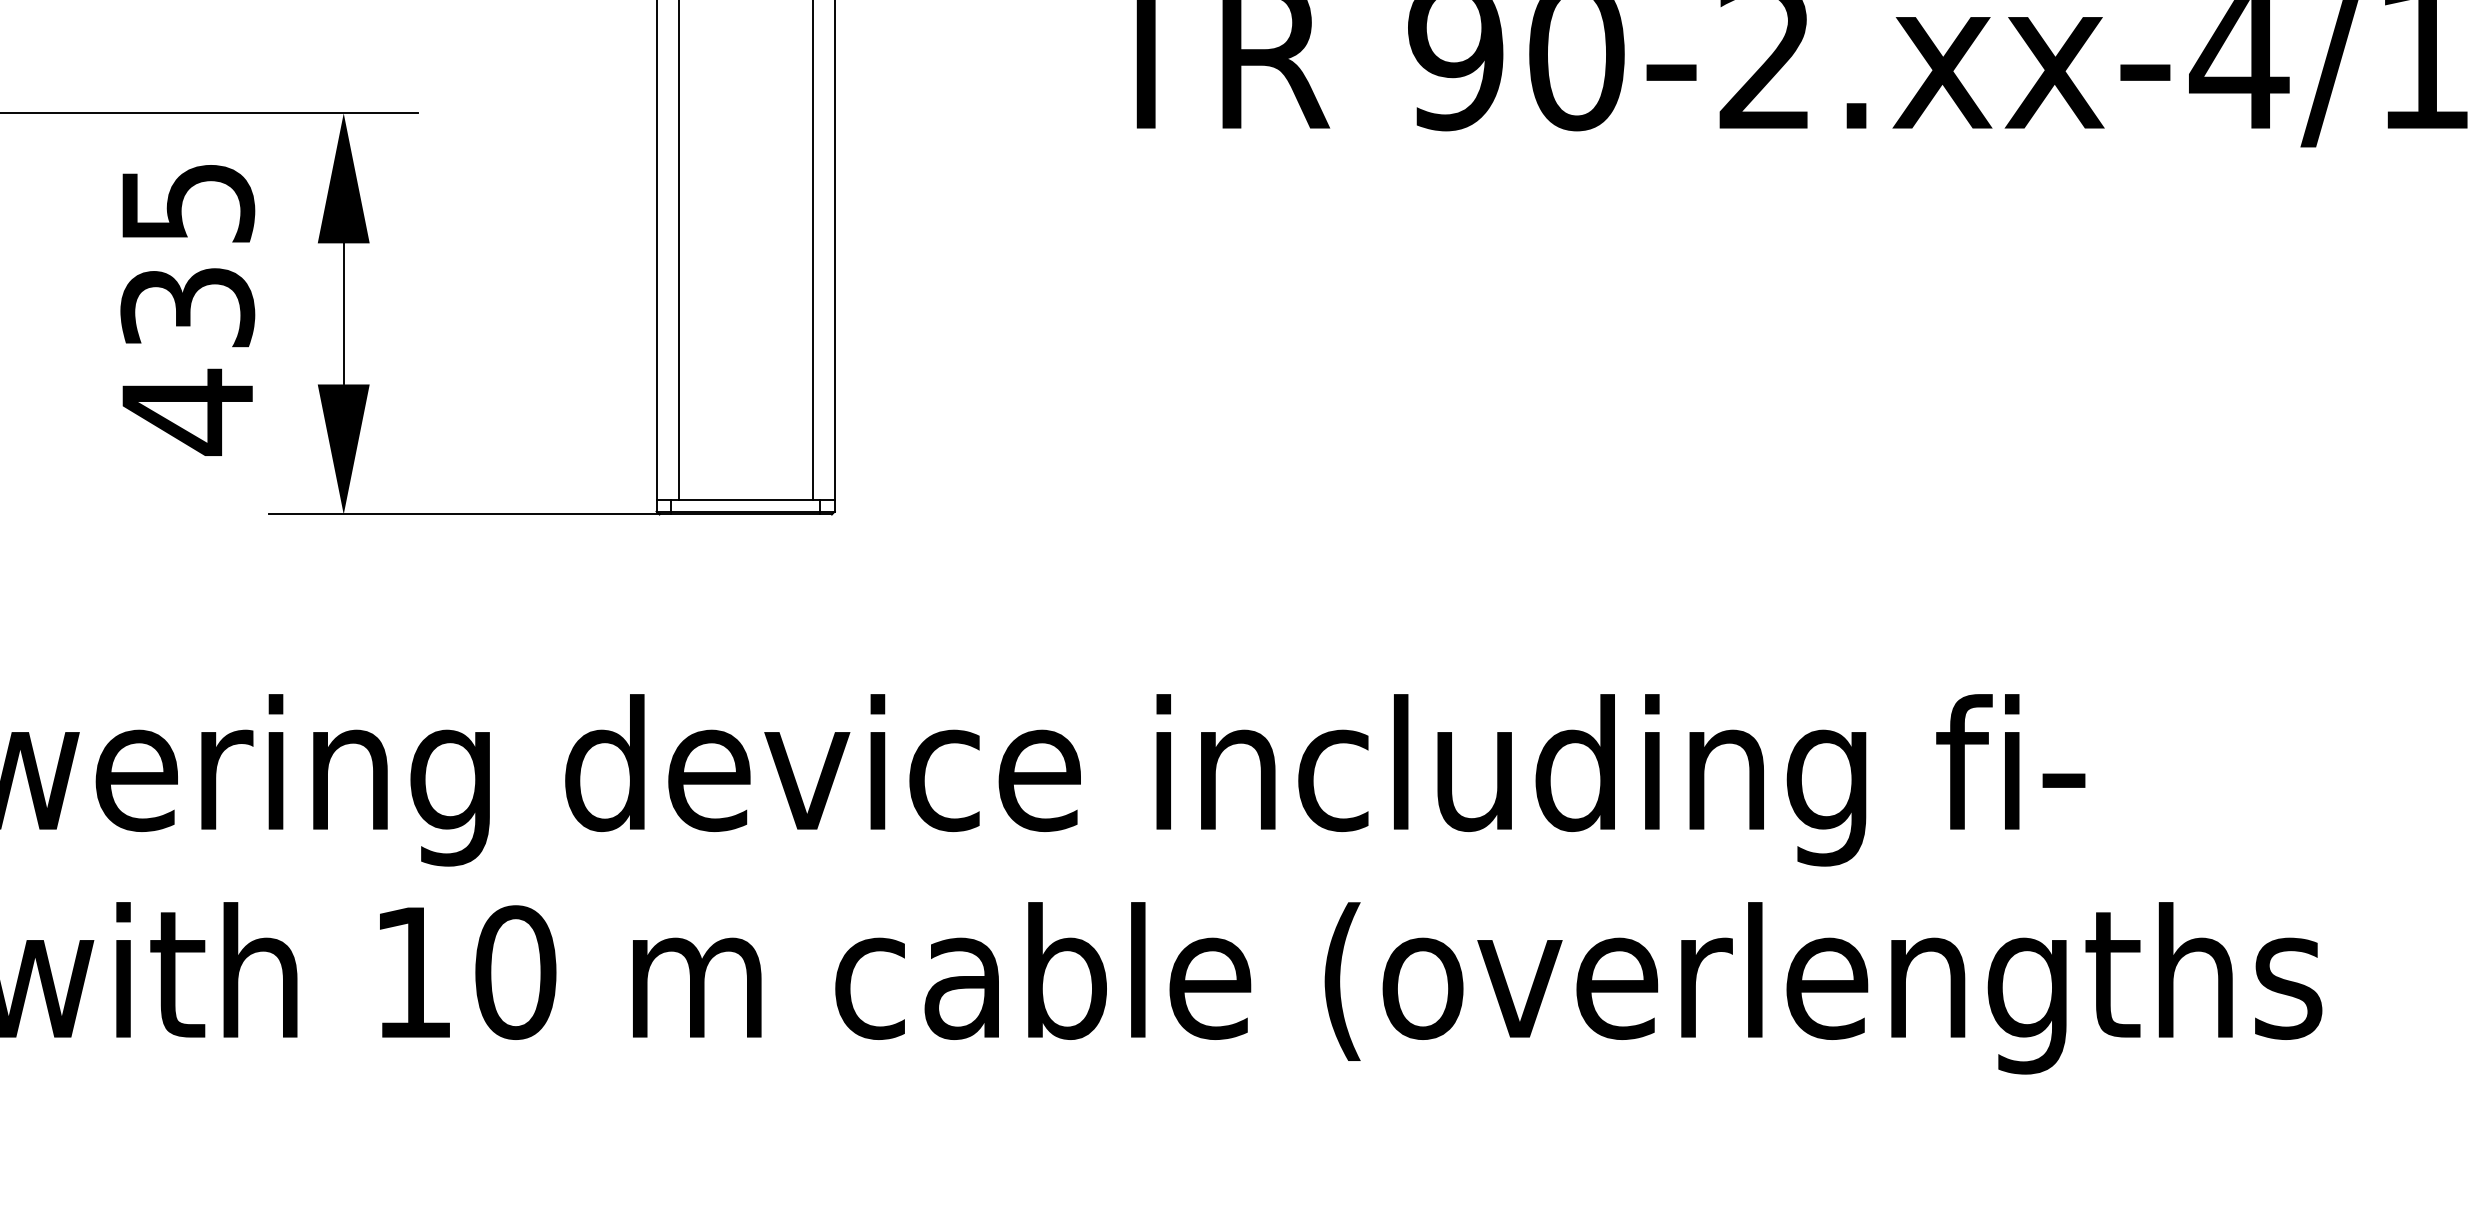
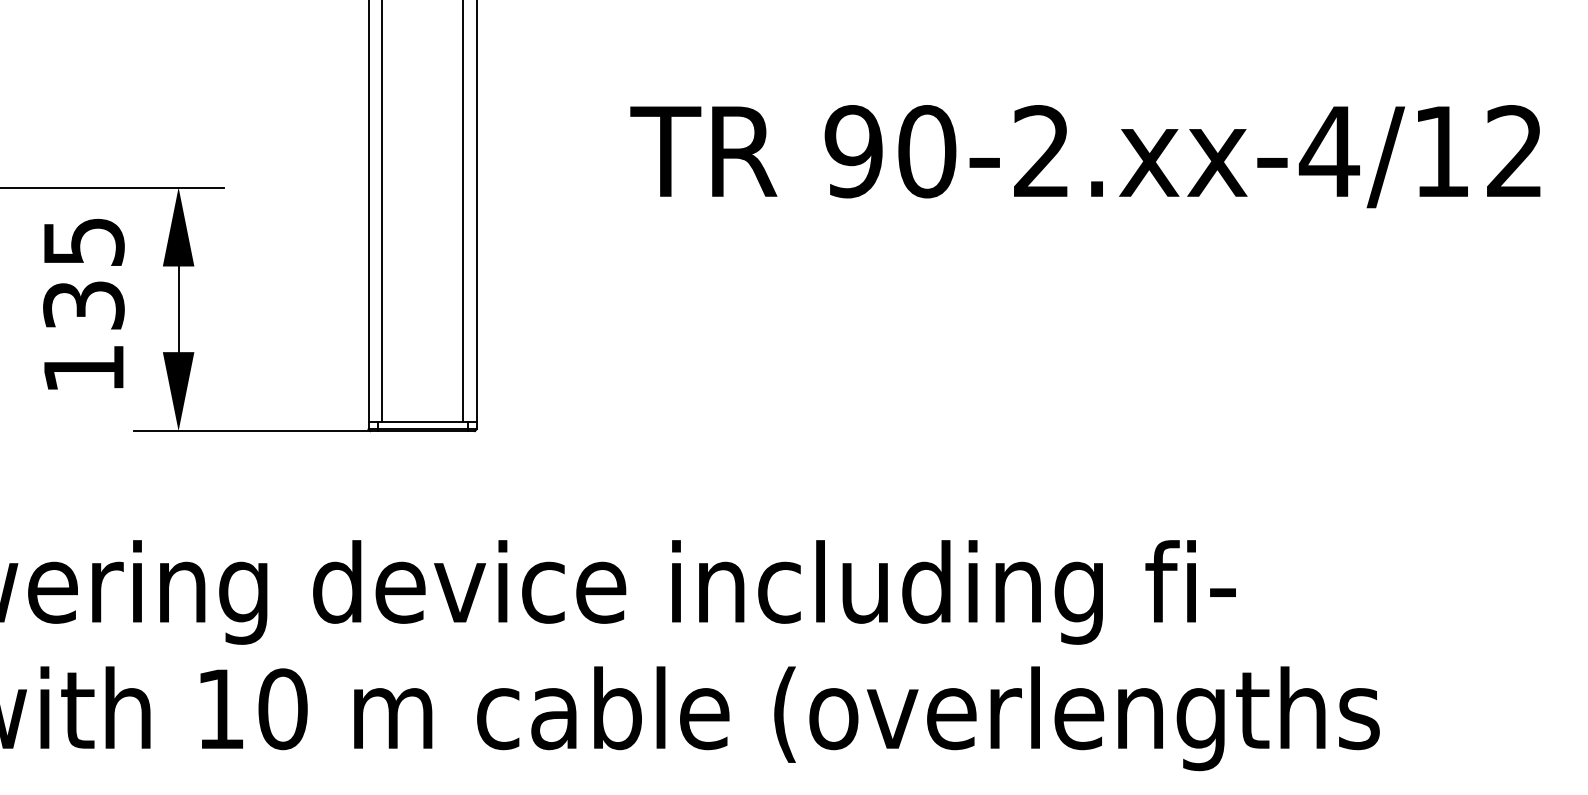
text: (187, 411) -> (83, 368), 435 -> 135

